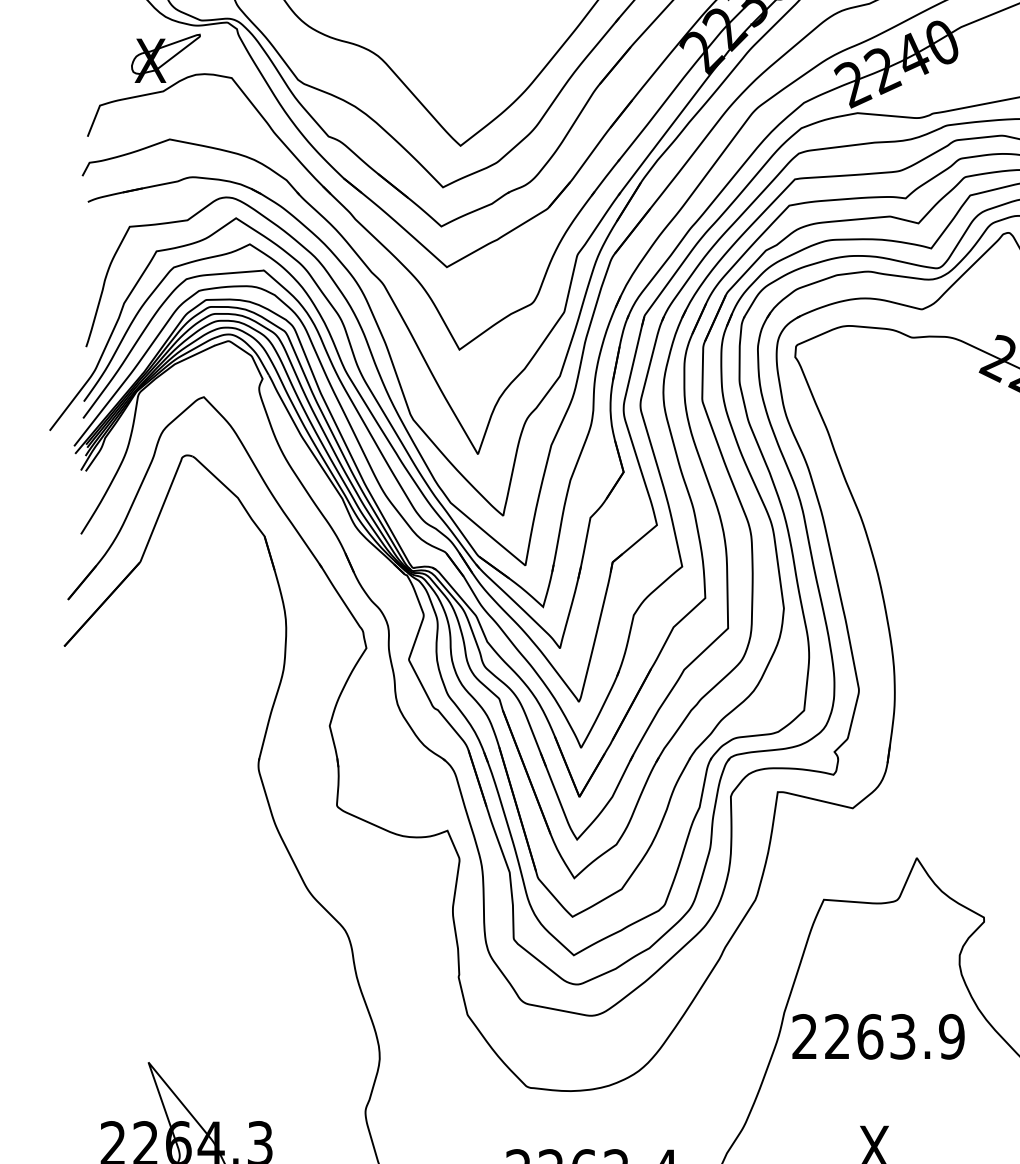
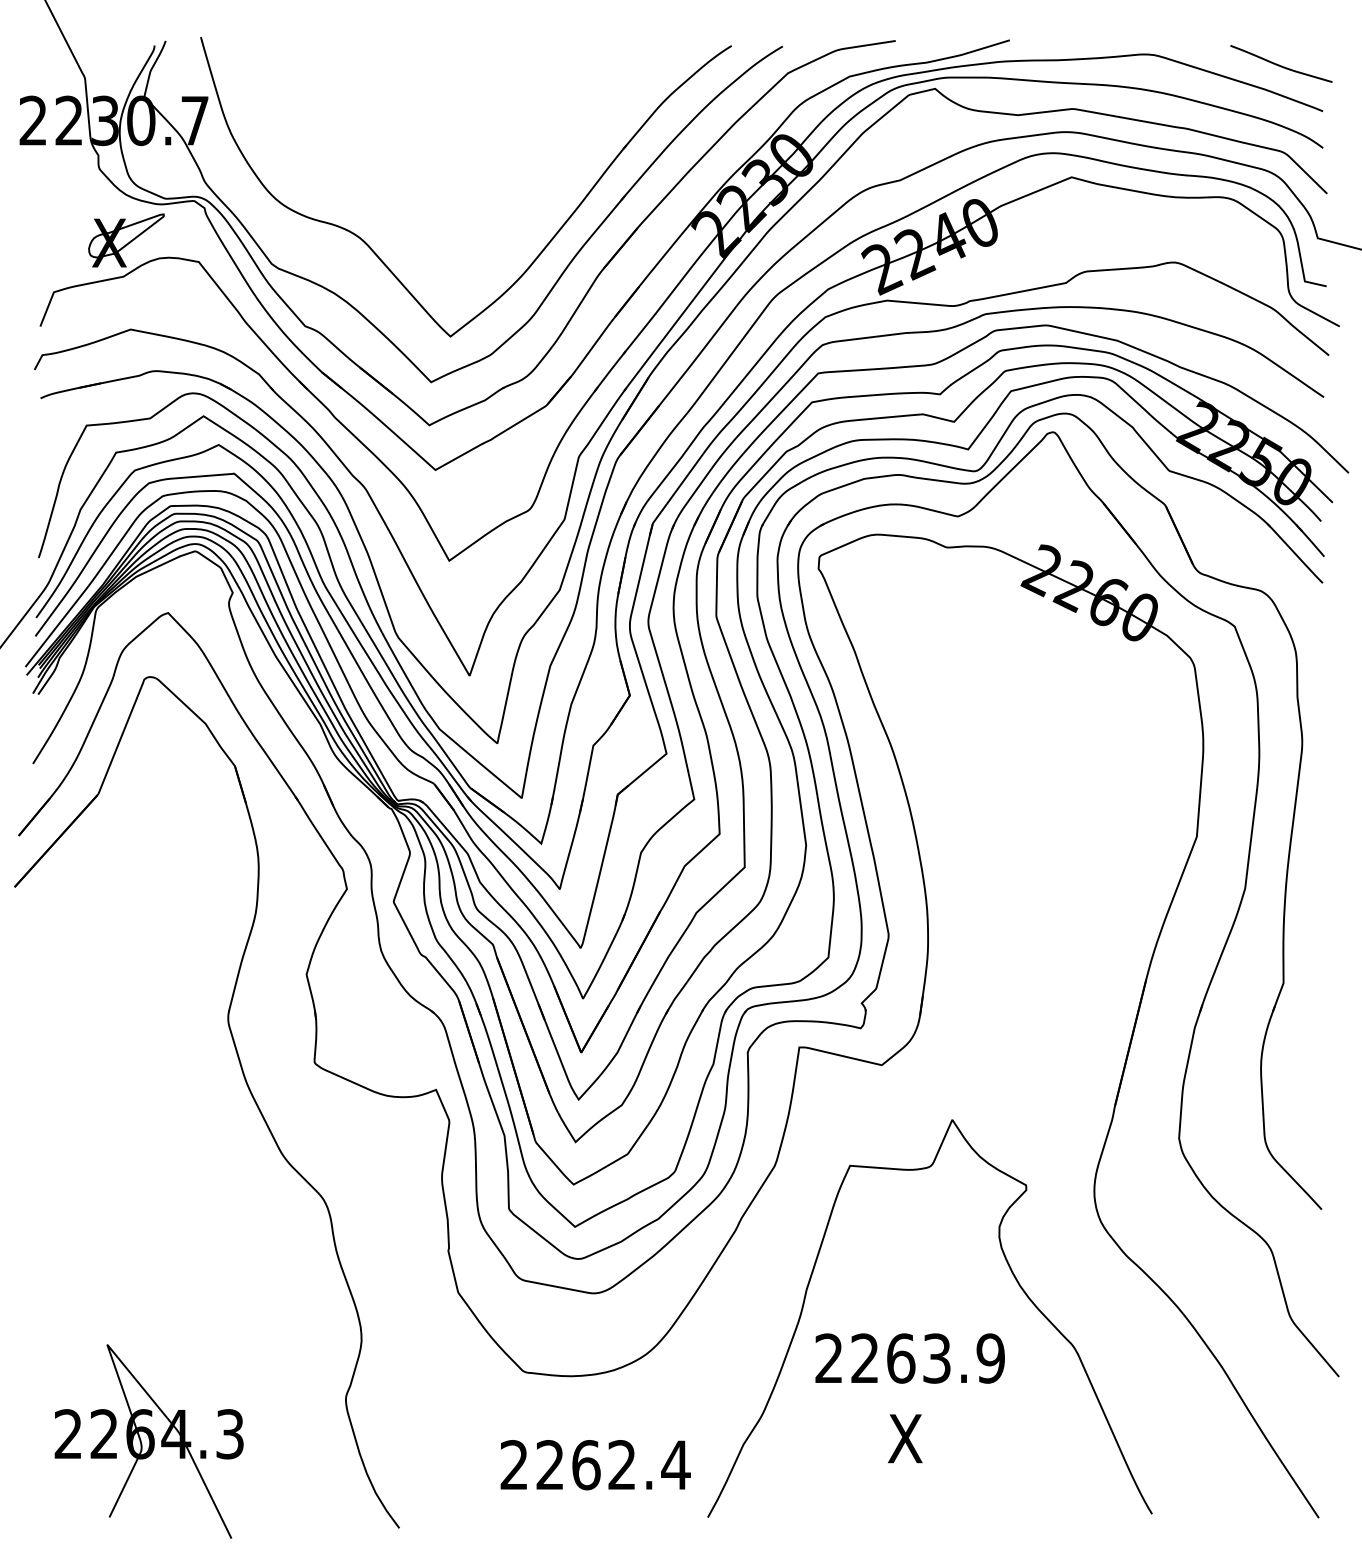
text: (877, 1036) -> (909, 1358), moved

